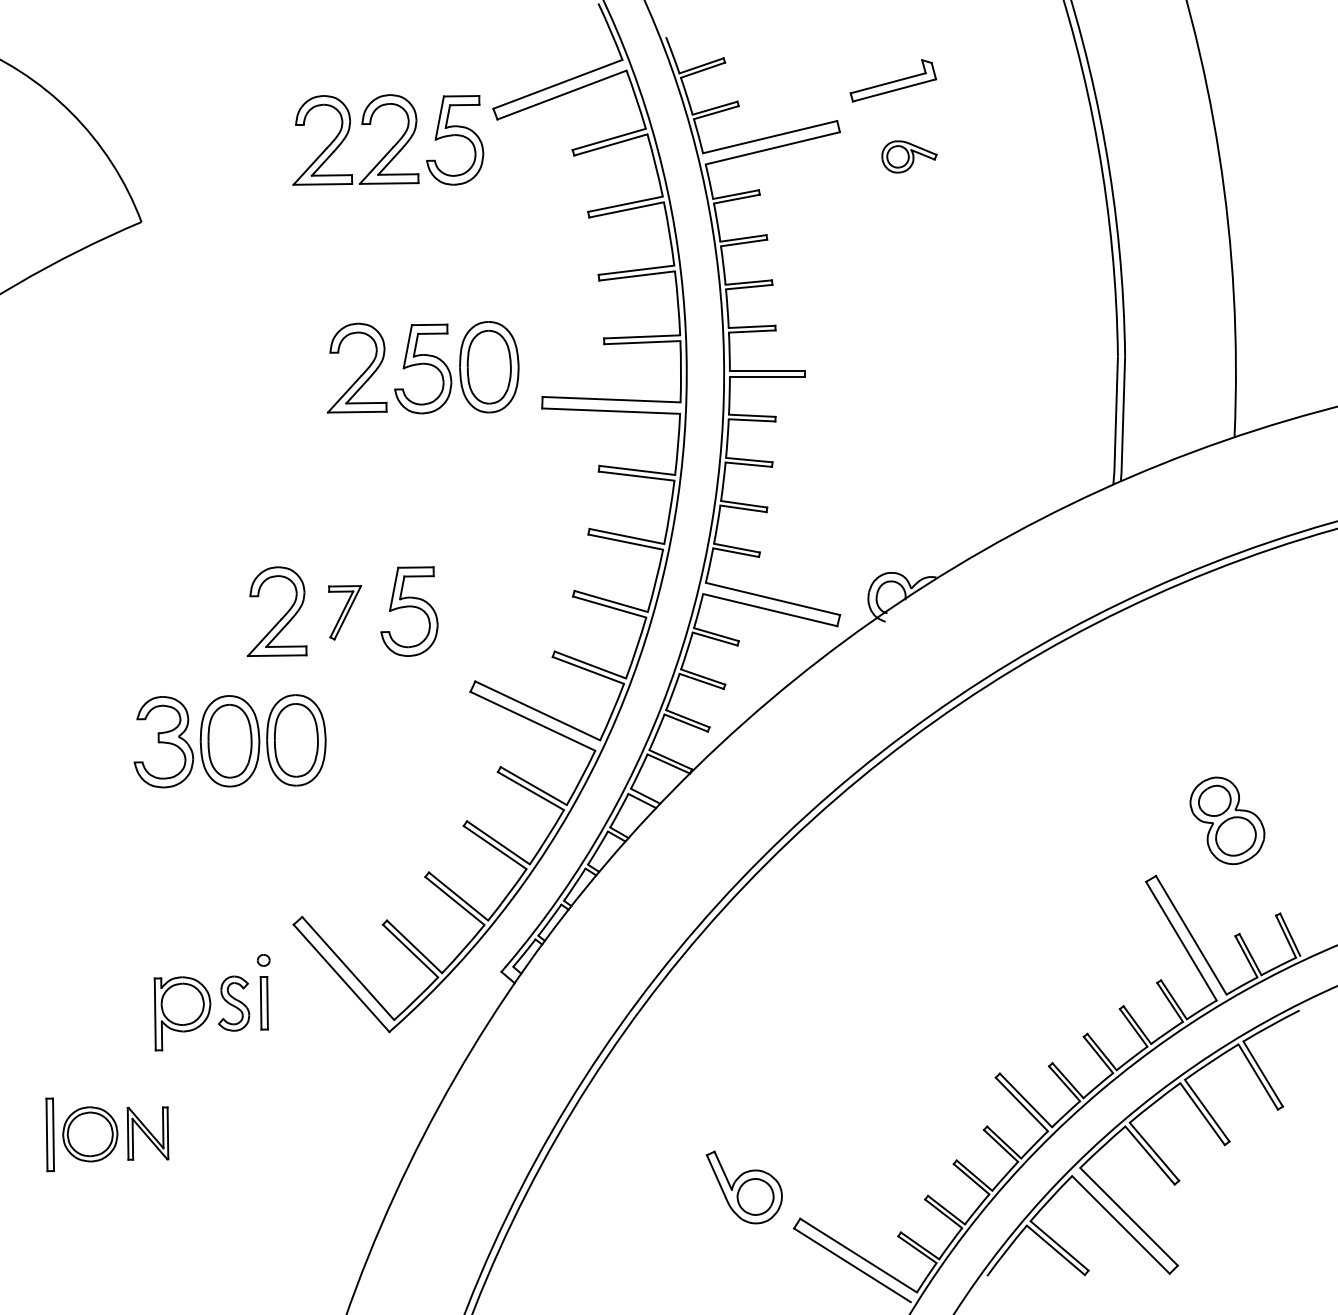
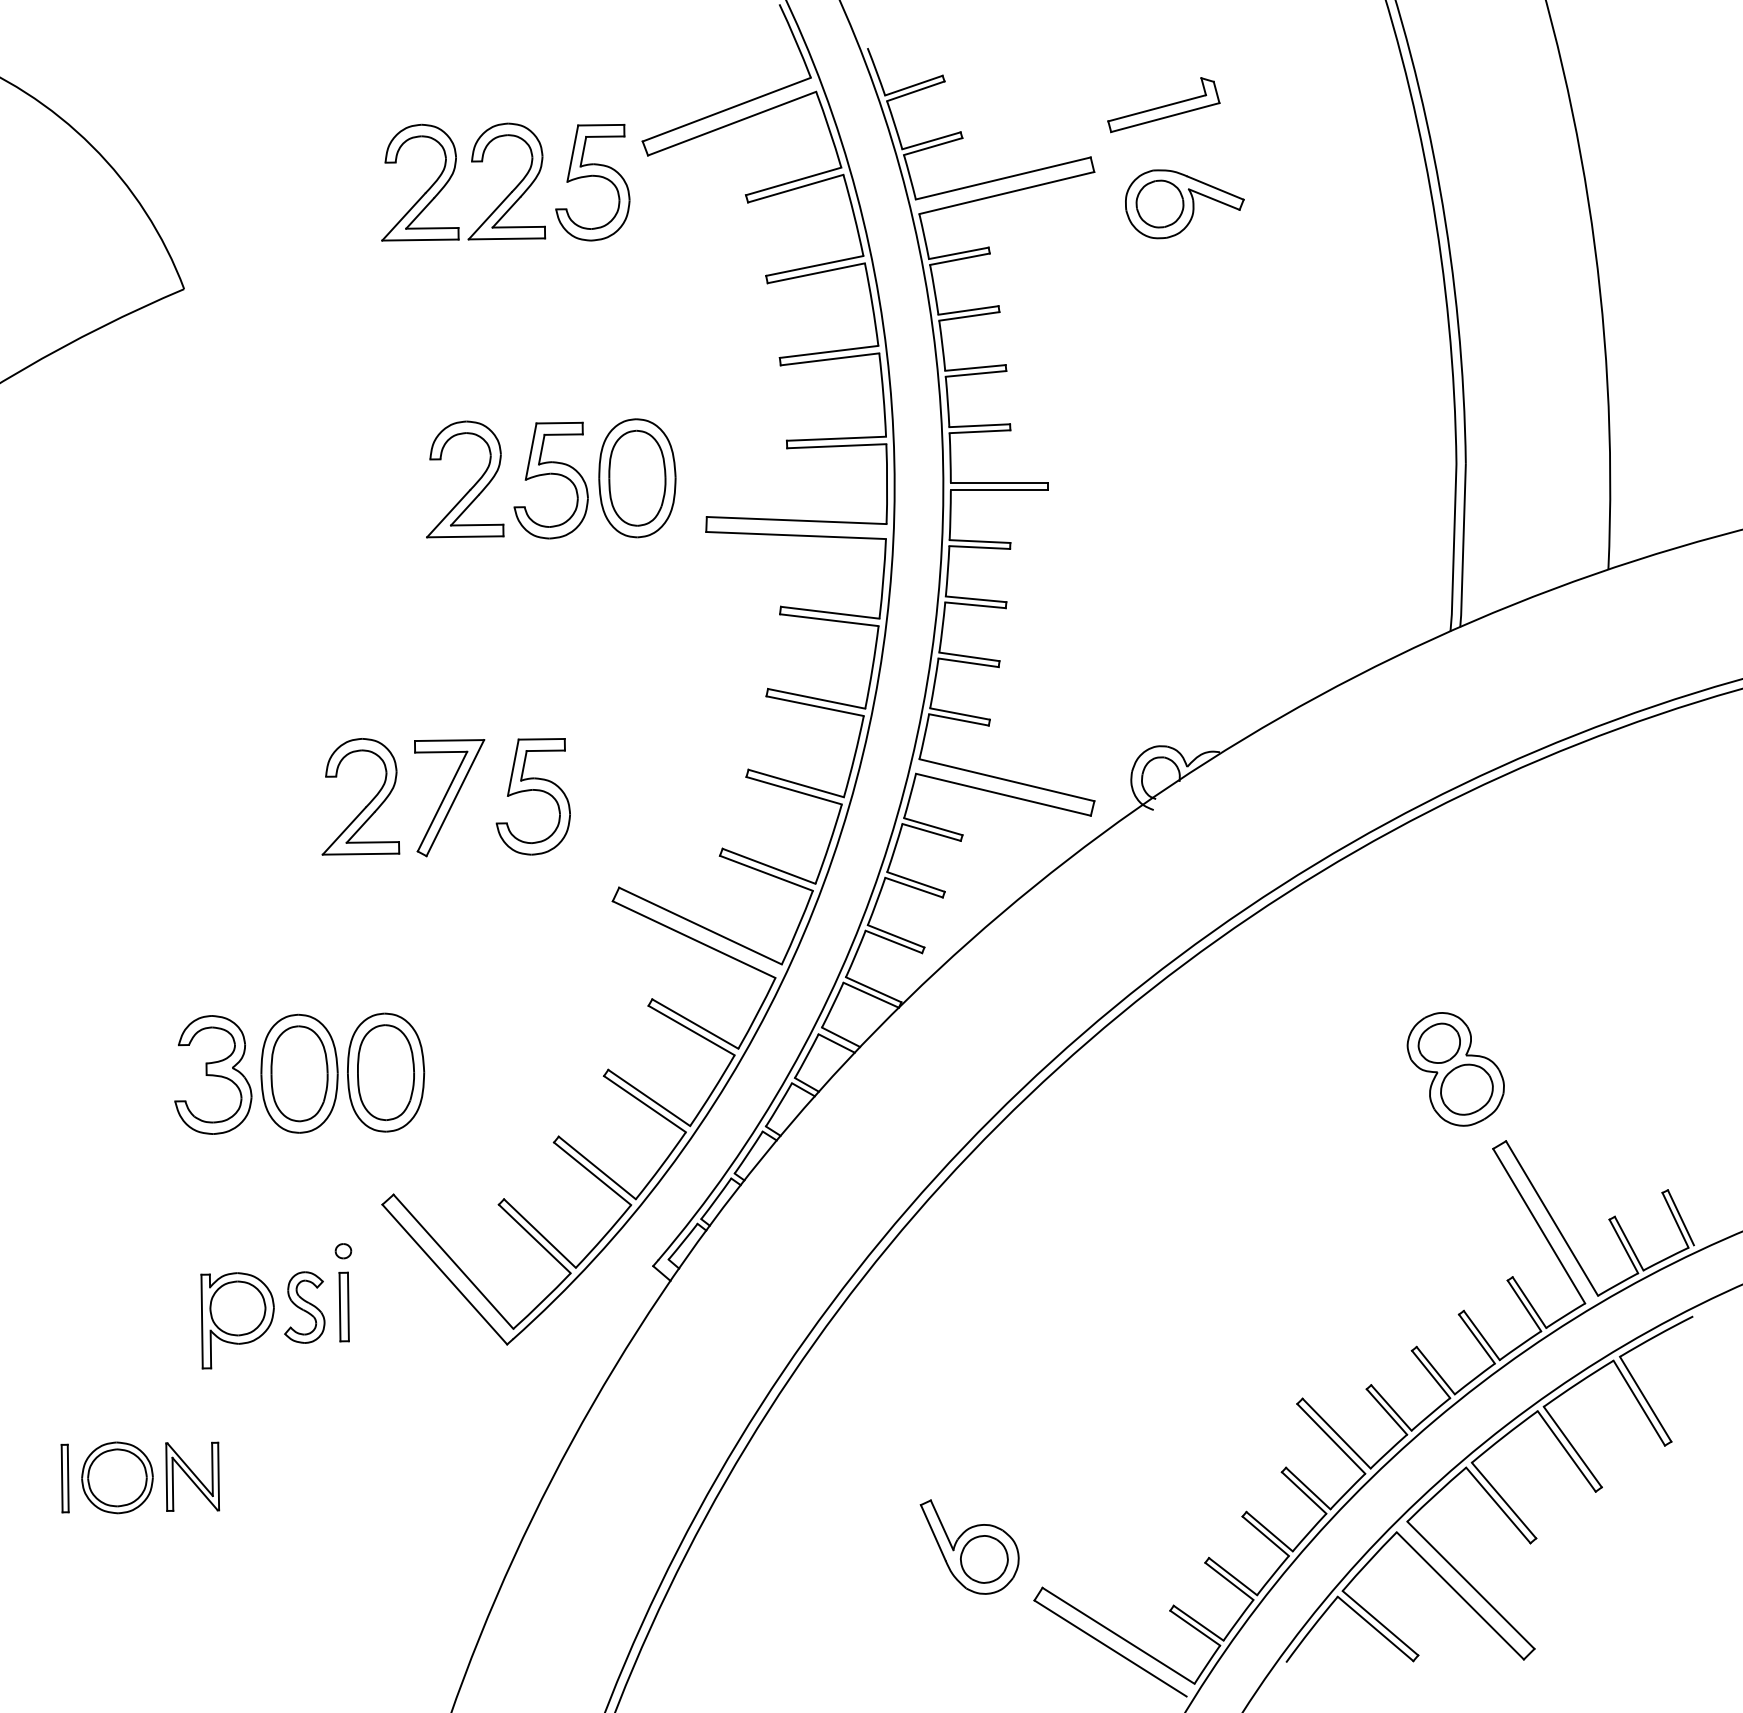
part: (909, 156) -> (1184, 203), size x1.67
part: (344, 612) -> (448, 797), size x1.67
part: (229, 741) -> (298, 1074), moved
part: (1227, 820) -> (1455, 1068), moved
part: (49, 1134) -> (64, 1478), size x0.71

